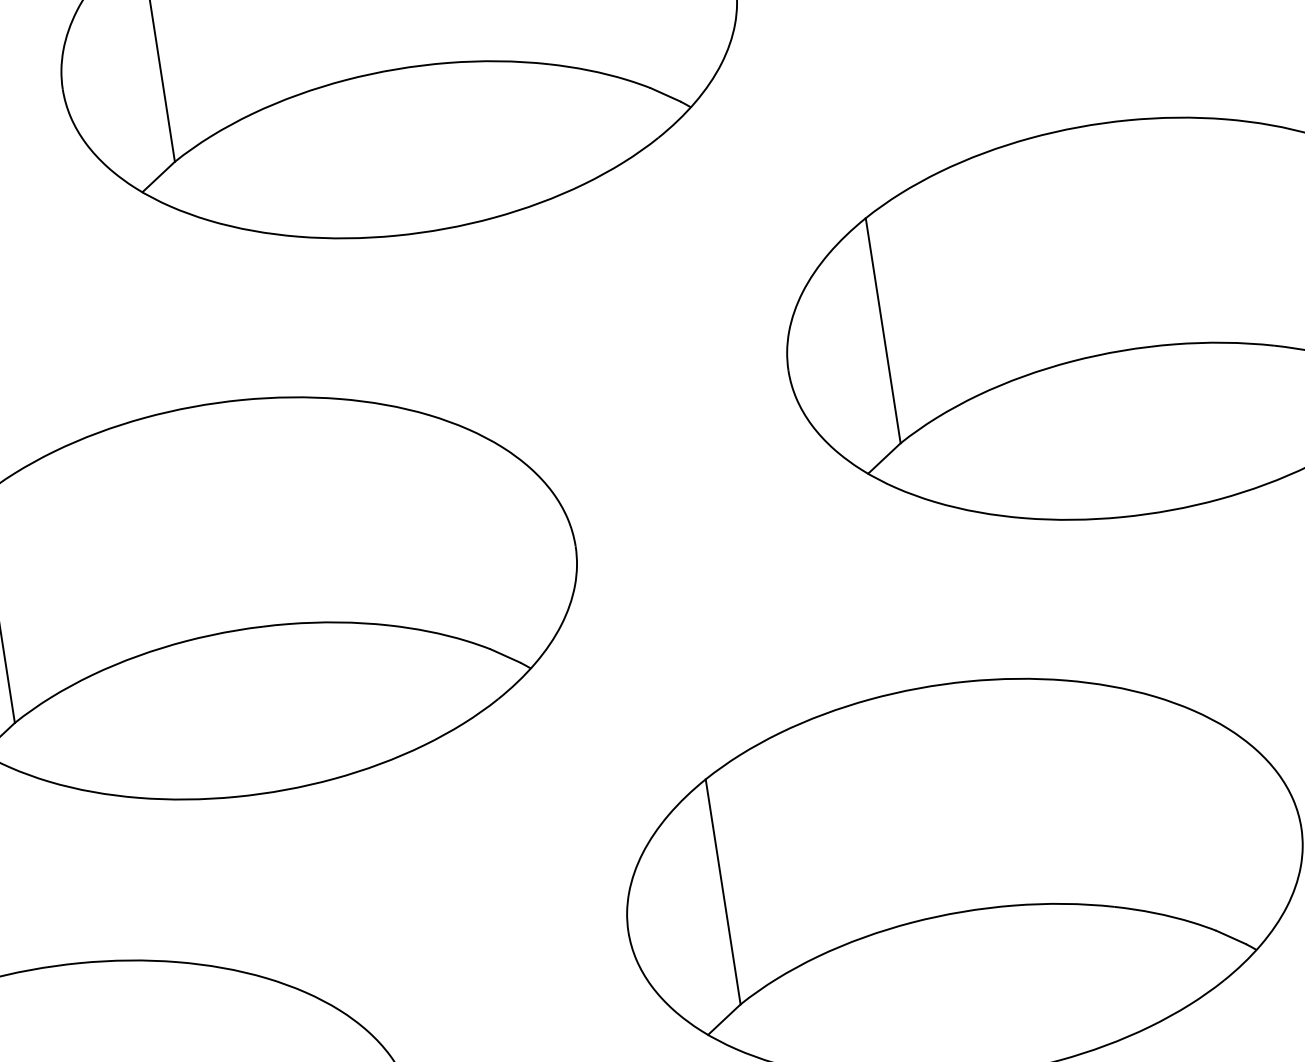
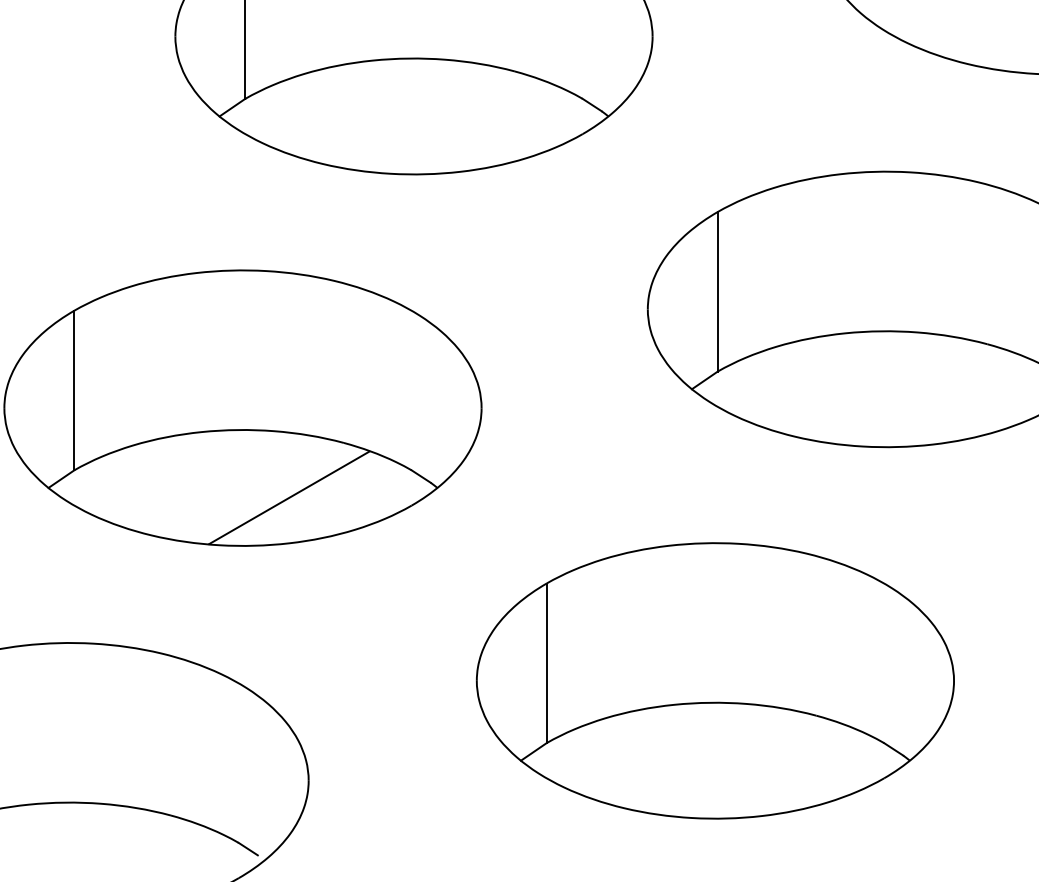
line: (324, 714) -> (289, 497), added

